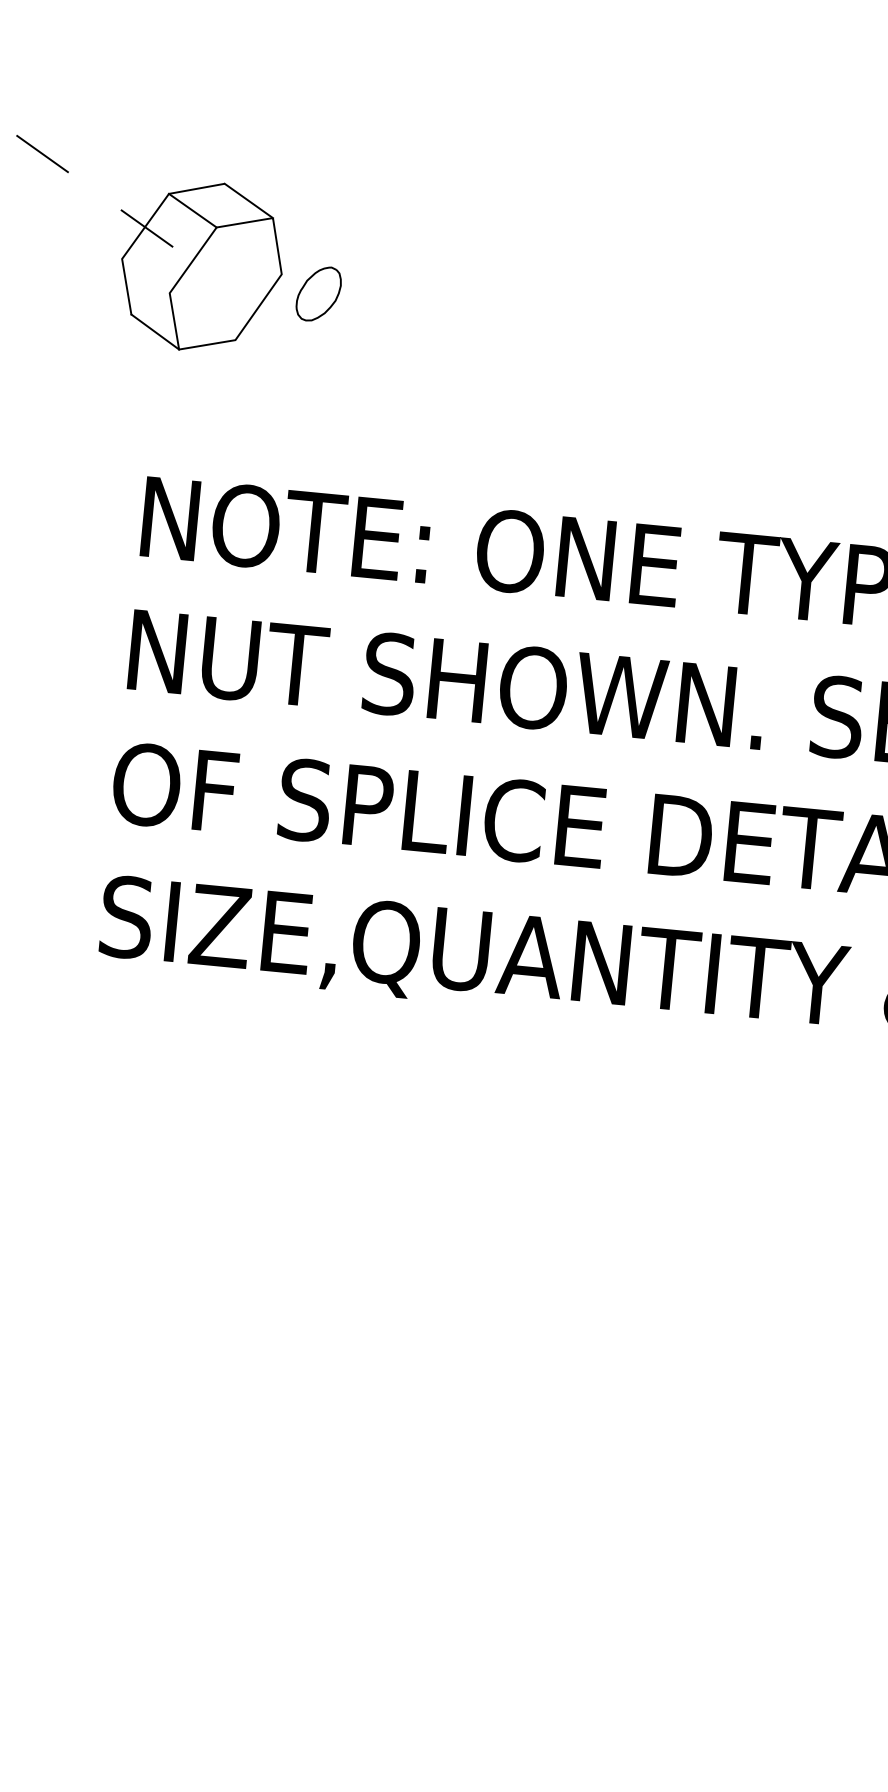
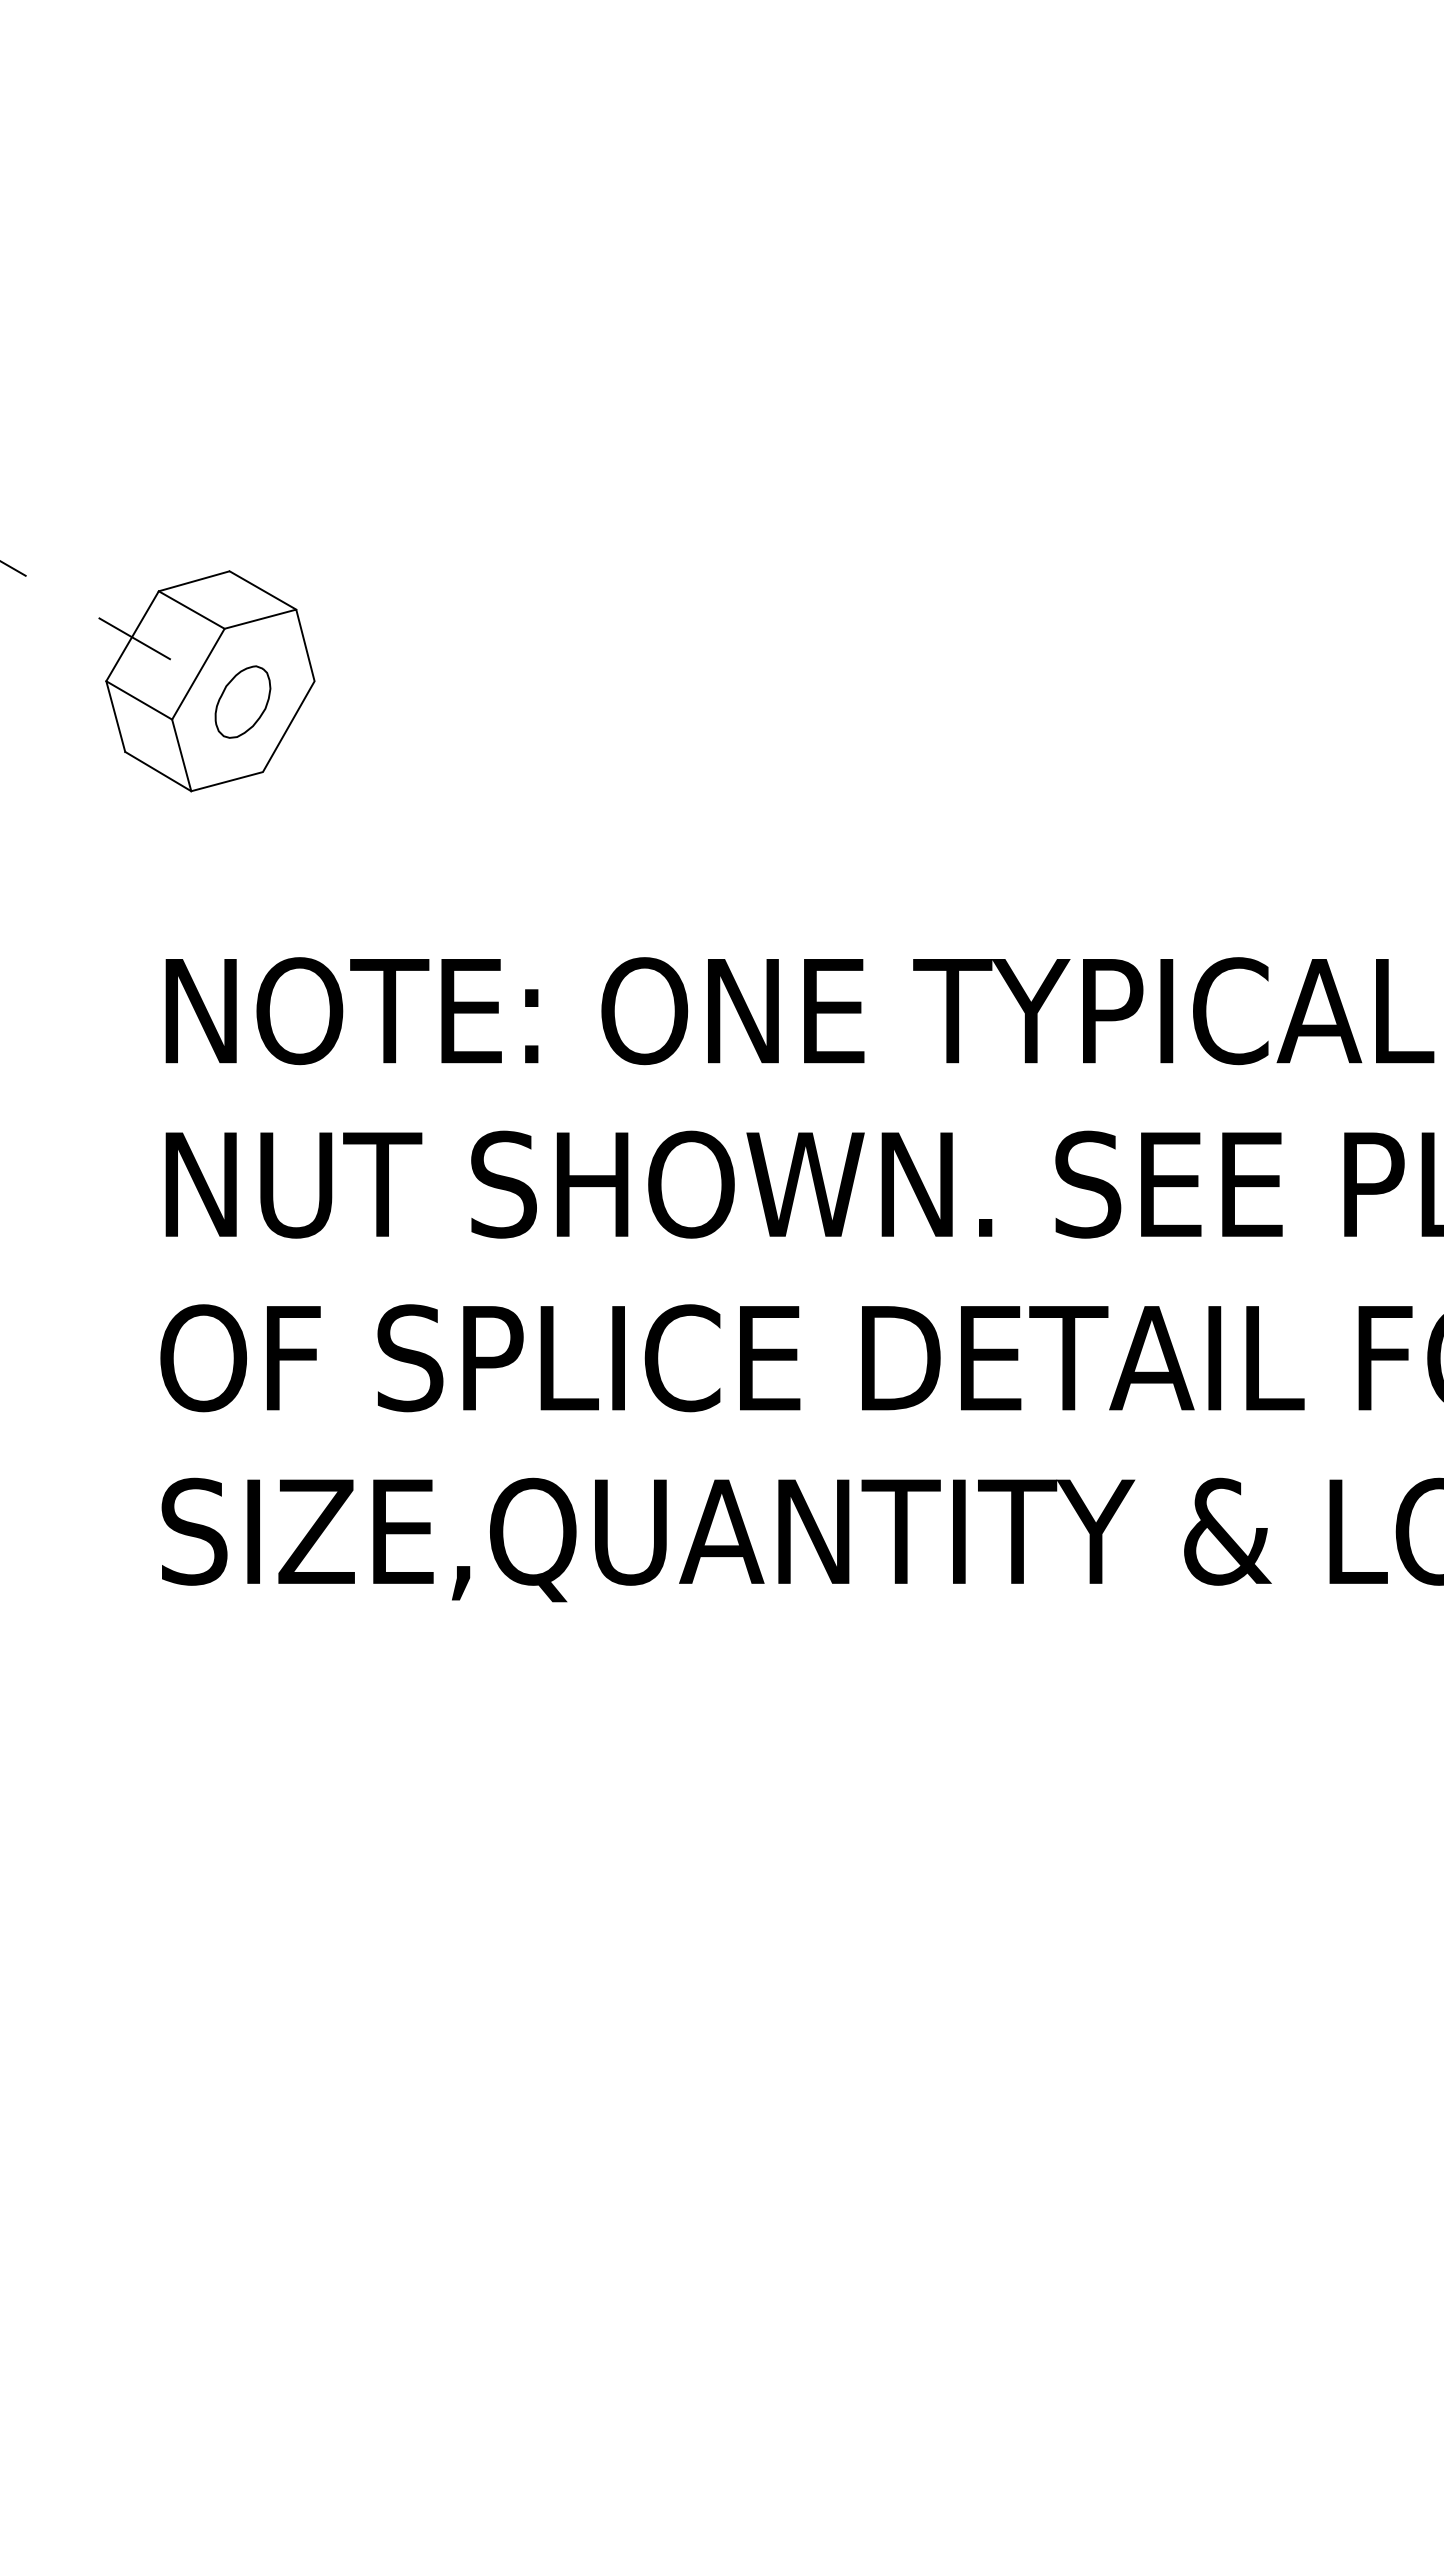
line: (146, 276) -> (139, 700), added
part: (318, 293) -> (242, 701), moved

